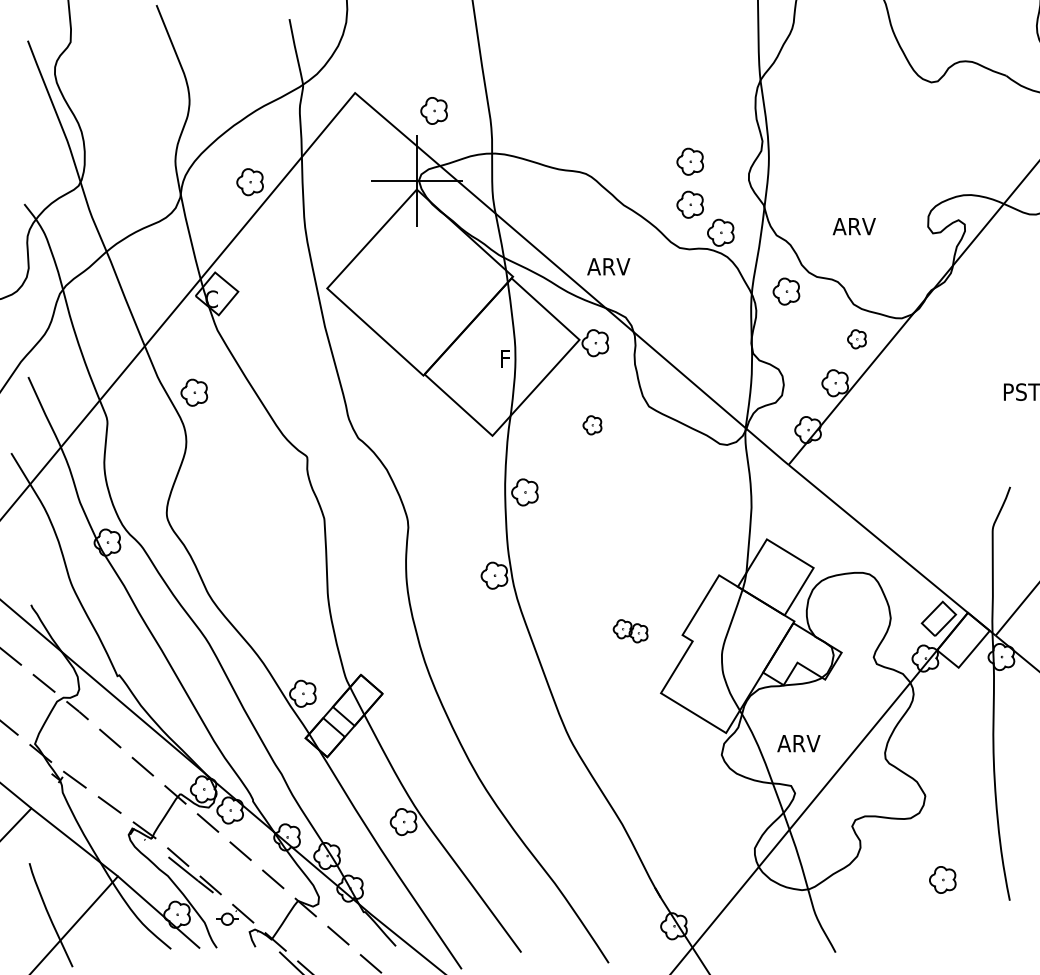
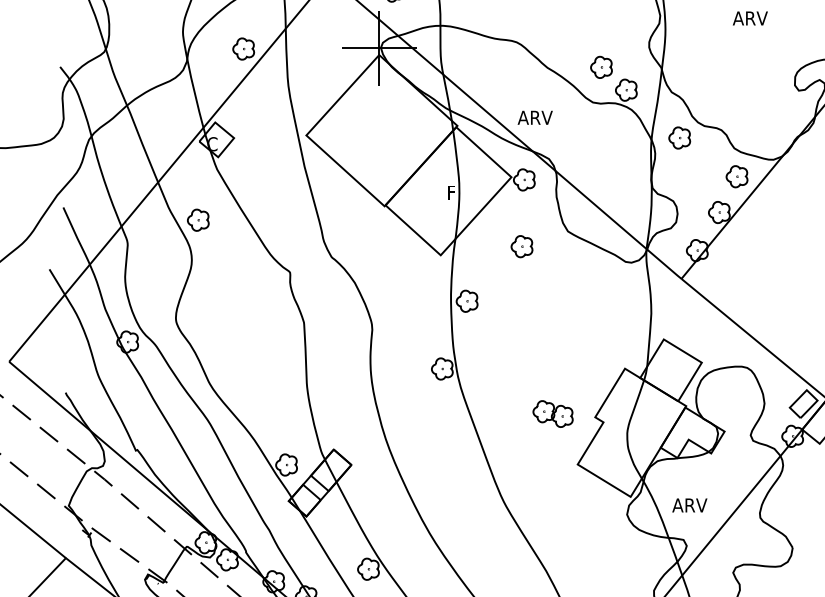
part: (689, 161) -> (600, 32), removed
text: (853, 226) -> (749, 18), moved
part: (856, 339) -> (736, 176), size x1.43
part: (592, 425) -> (522, 246), size x1.43
part: (630, 631) -> (552, 414), size x1.43

